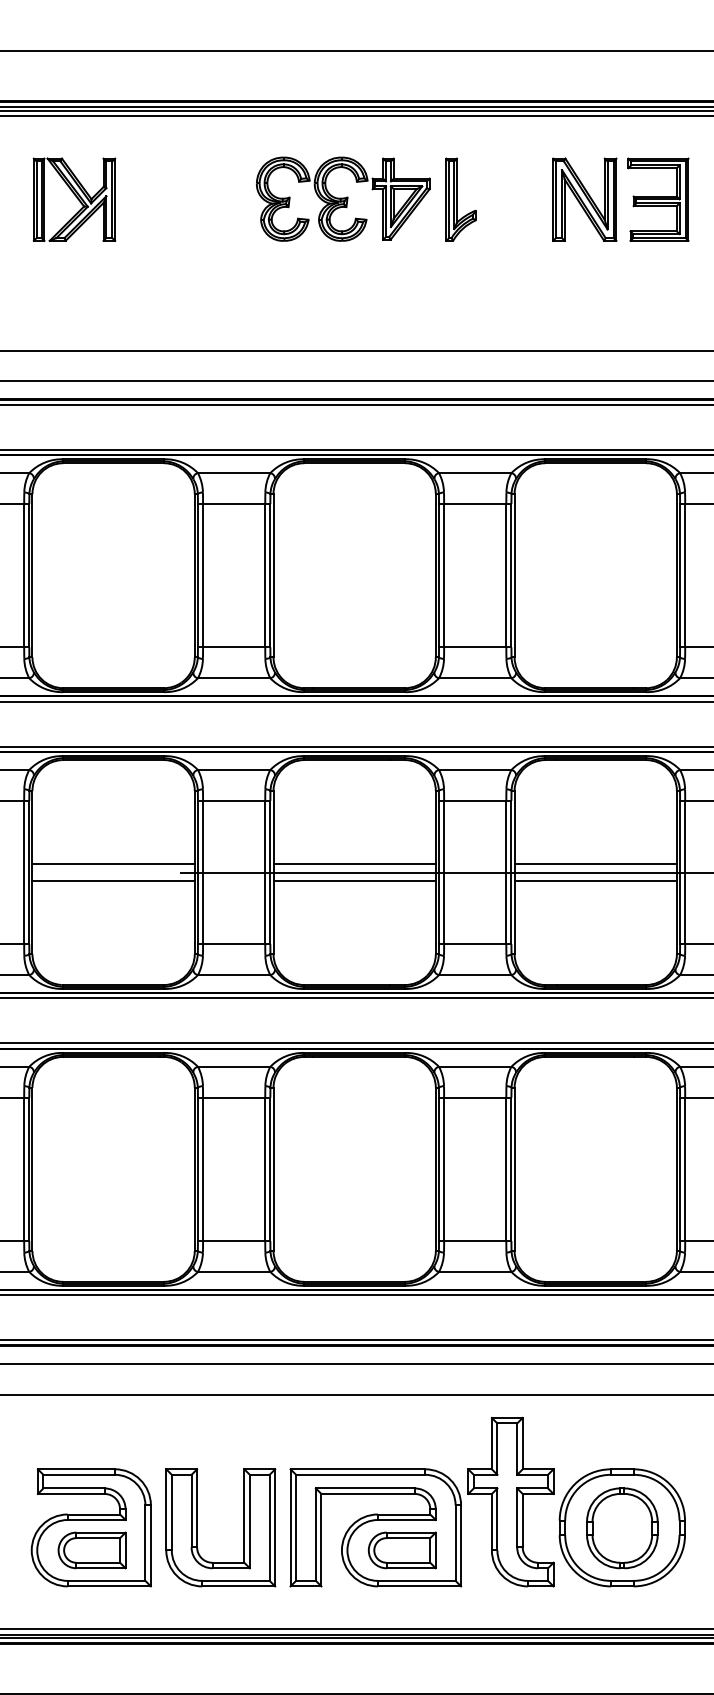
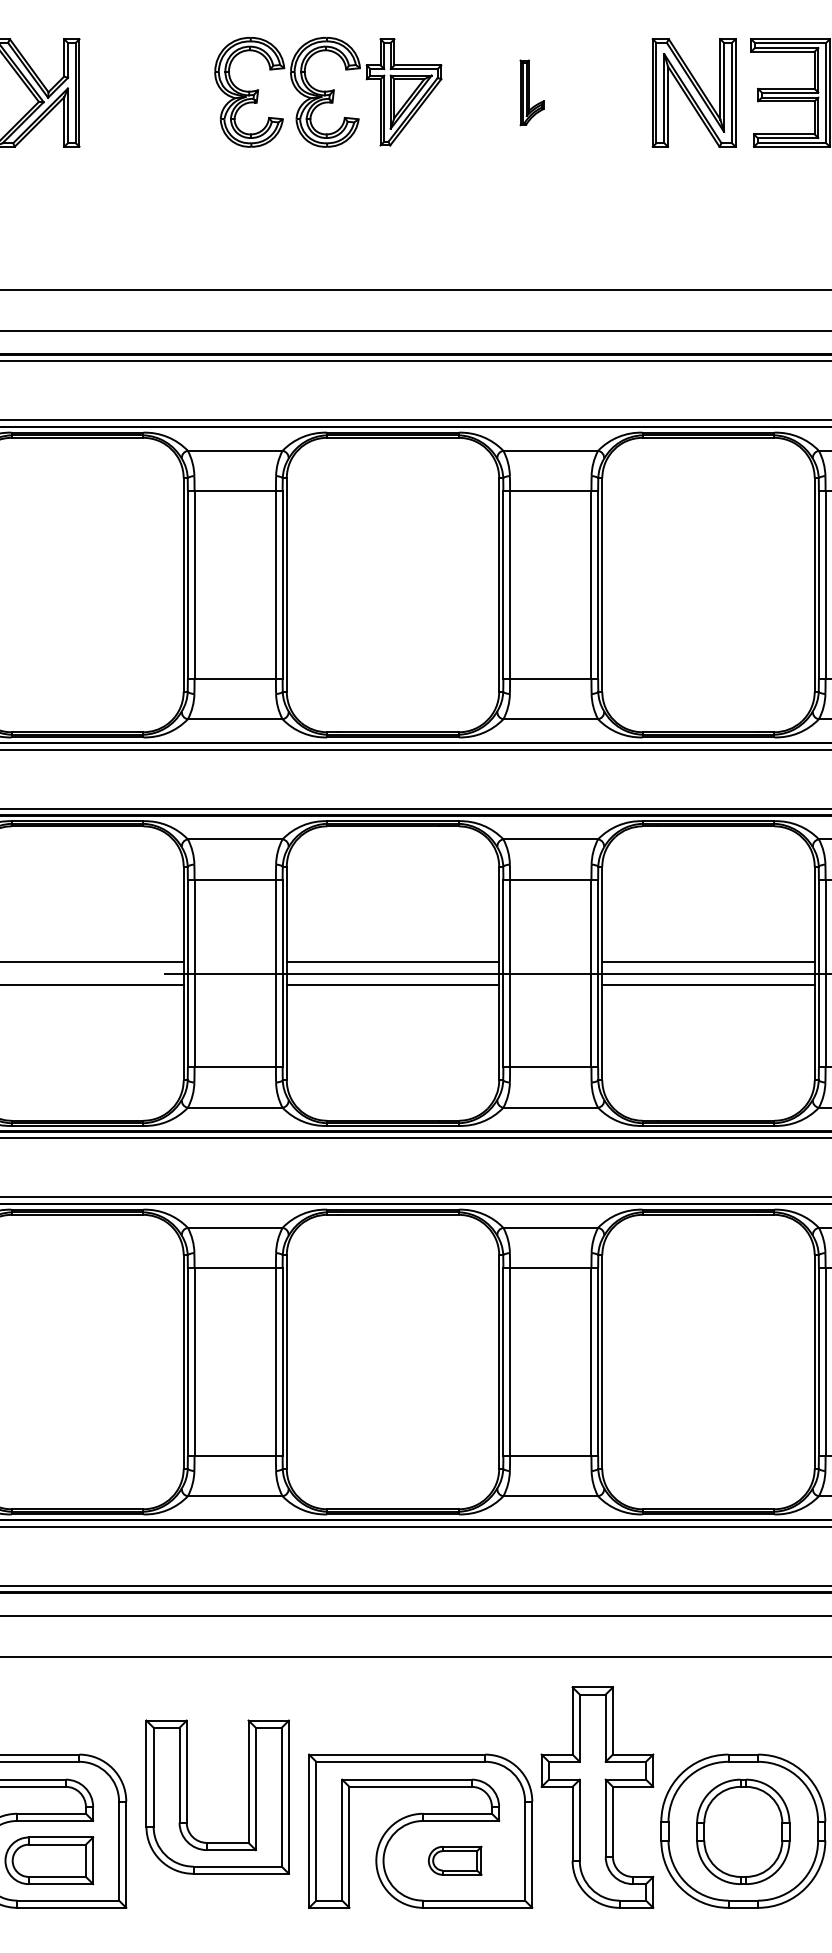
part: (343, 198) -> (328, 91), moved
part: (460, 199) -> (531, 92), size x0.6
part: (197, 1527) -> (187, 1796), moved
part: (401, 1550) -> (454, 1860), size x0.6

